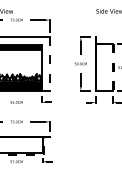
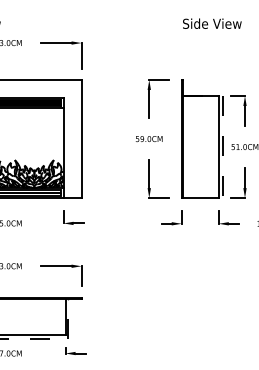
line: (49, 63) -> (80, 138), dashed -> solid
line: (112, 68) -> (218, 149), dashed -> solid

